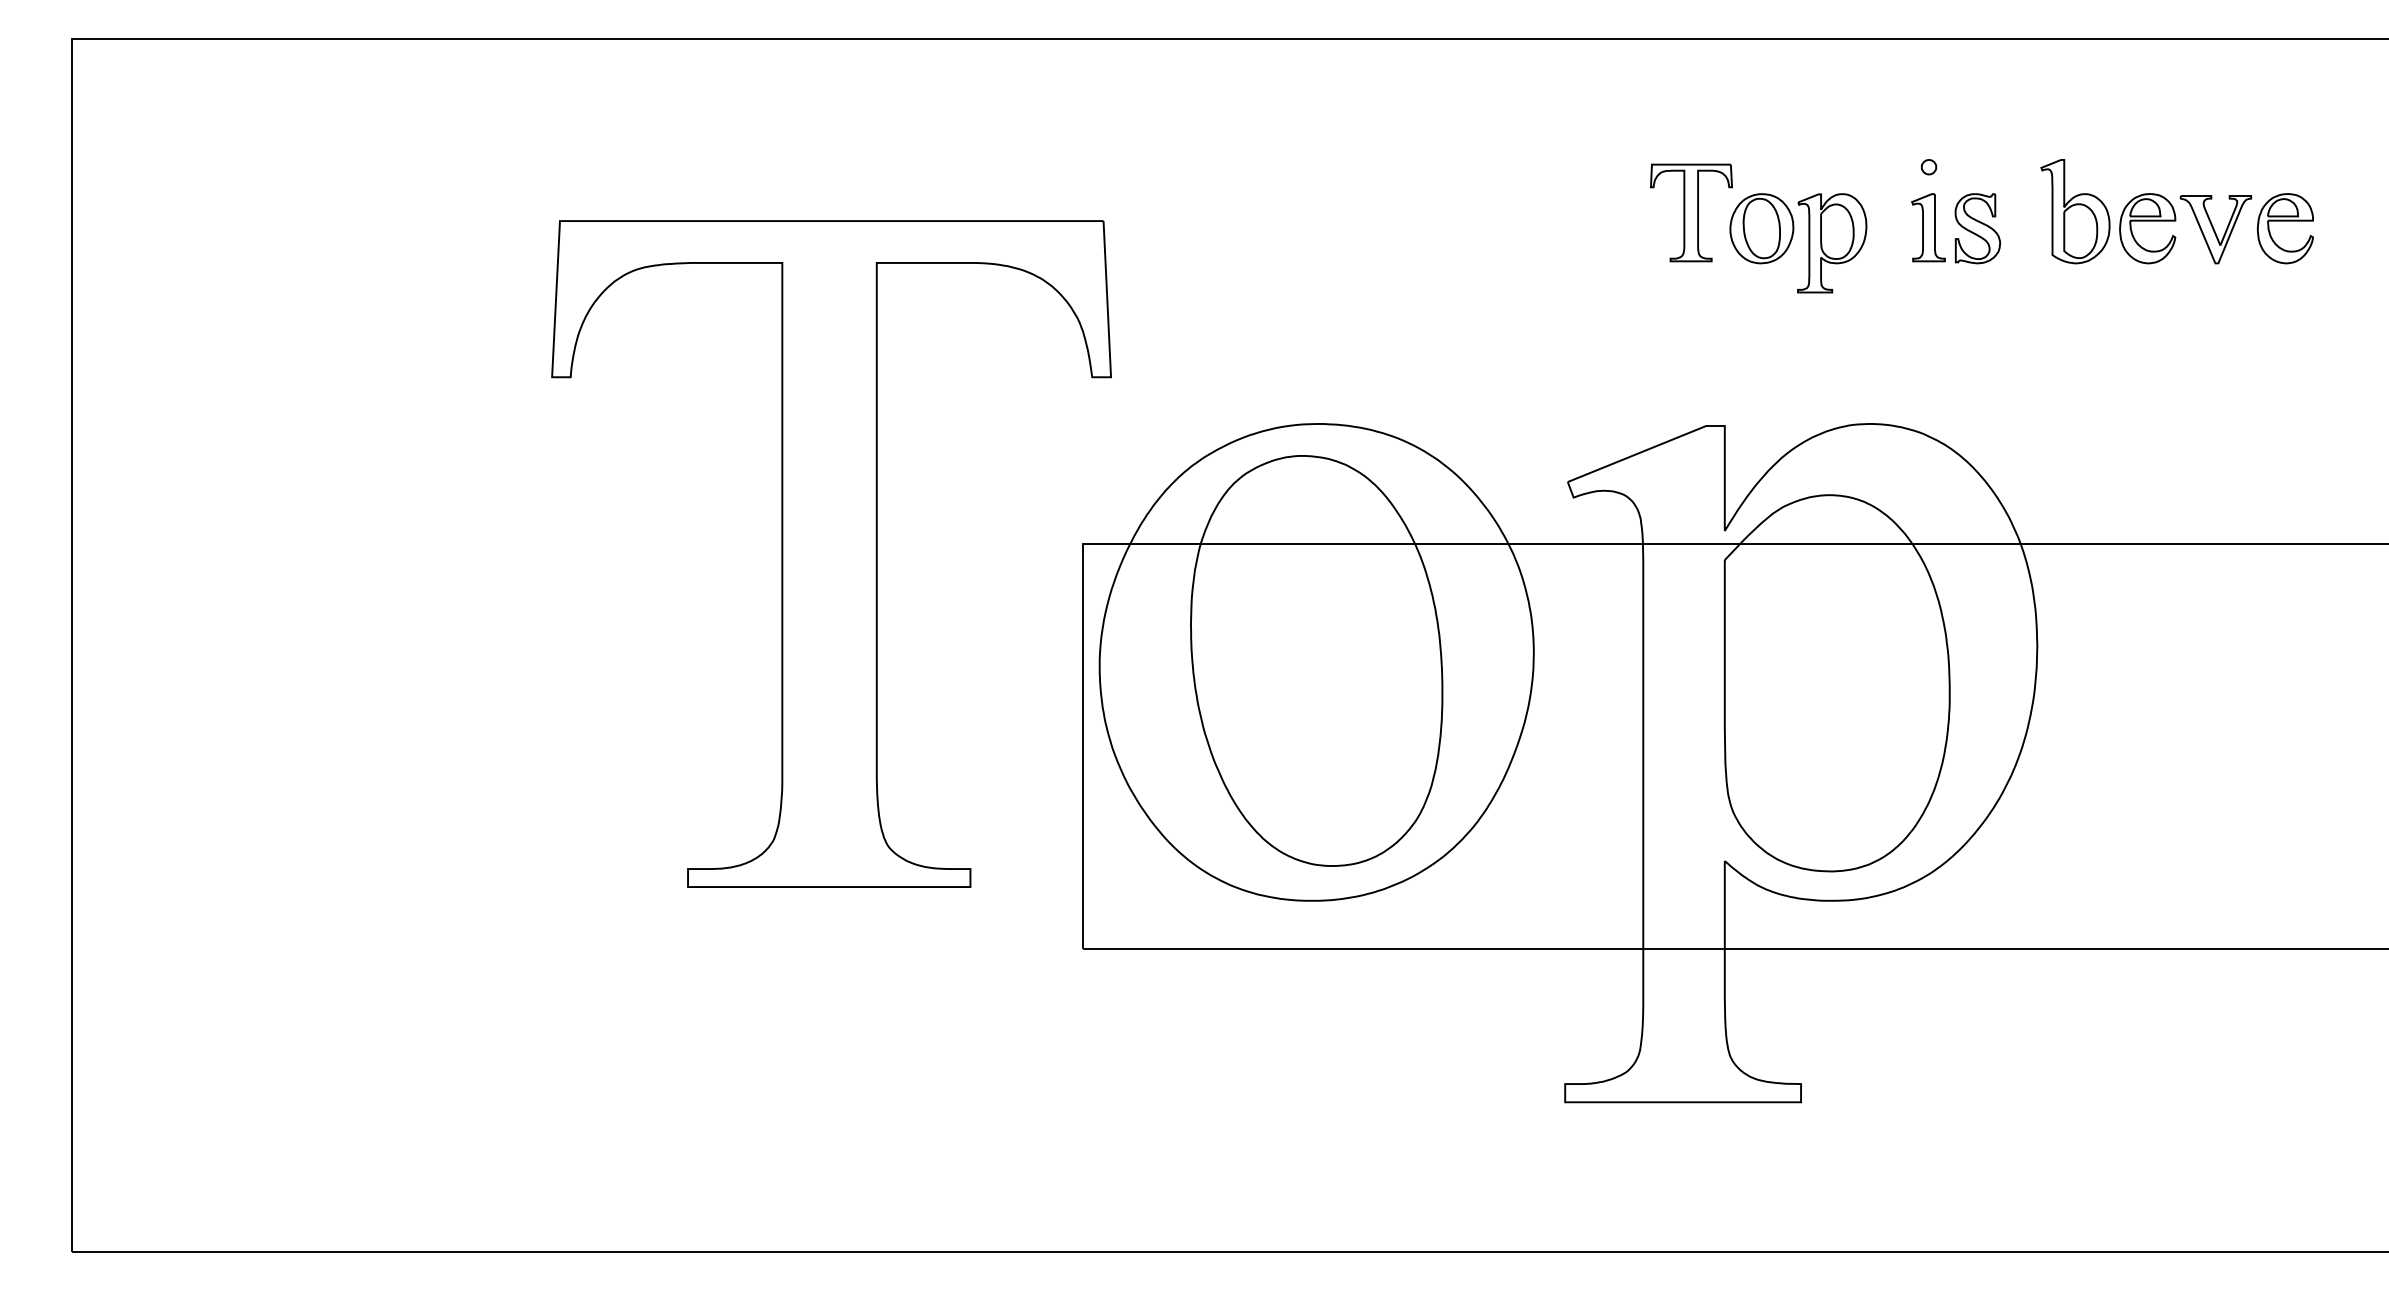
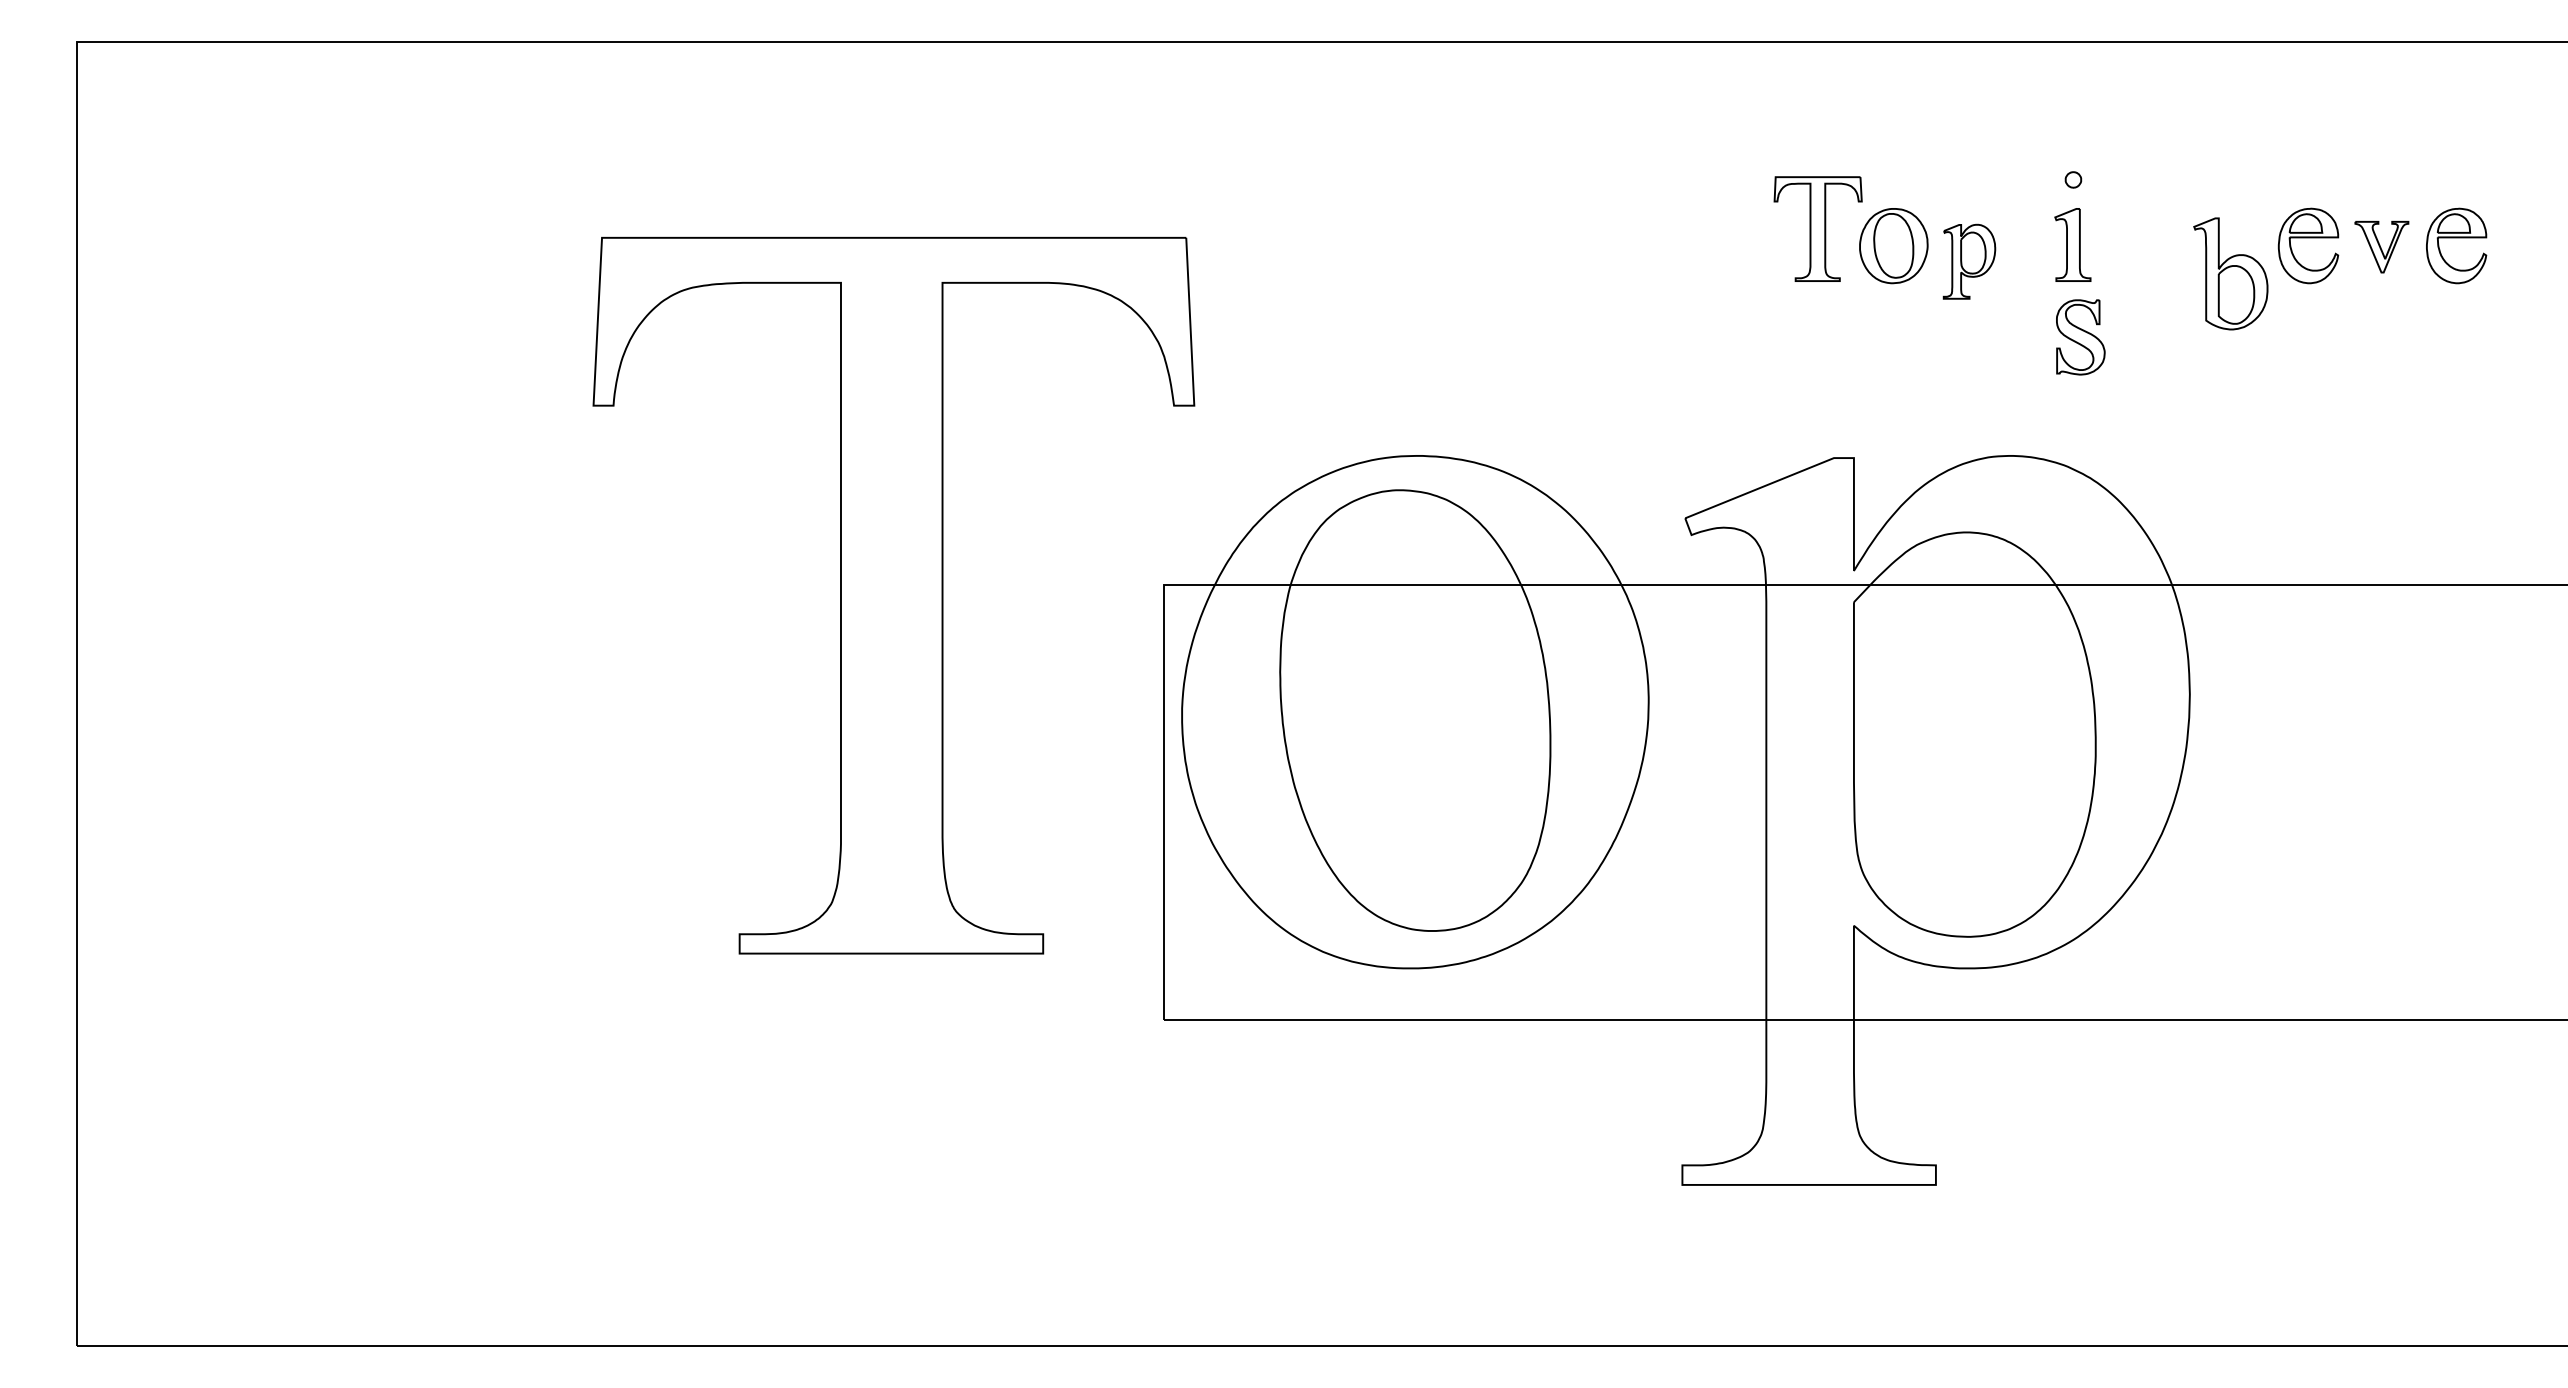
part: (2075, 211) -> (2230, 273), moved
part: (1977, 228) -> (2080, 337), moved
part: (2215, 229) -> (2381, 246), size x0.7
part: (1832, 243) -> (1969, 261), size x0.7

